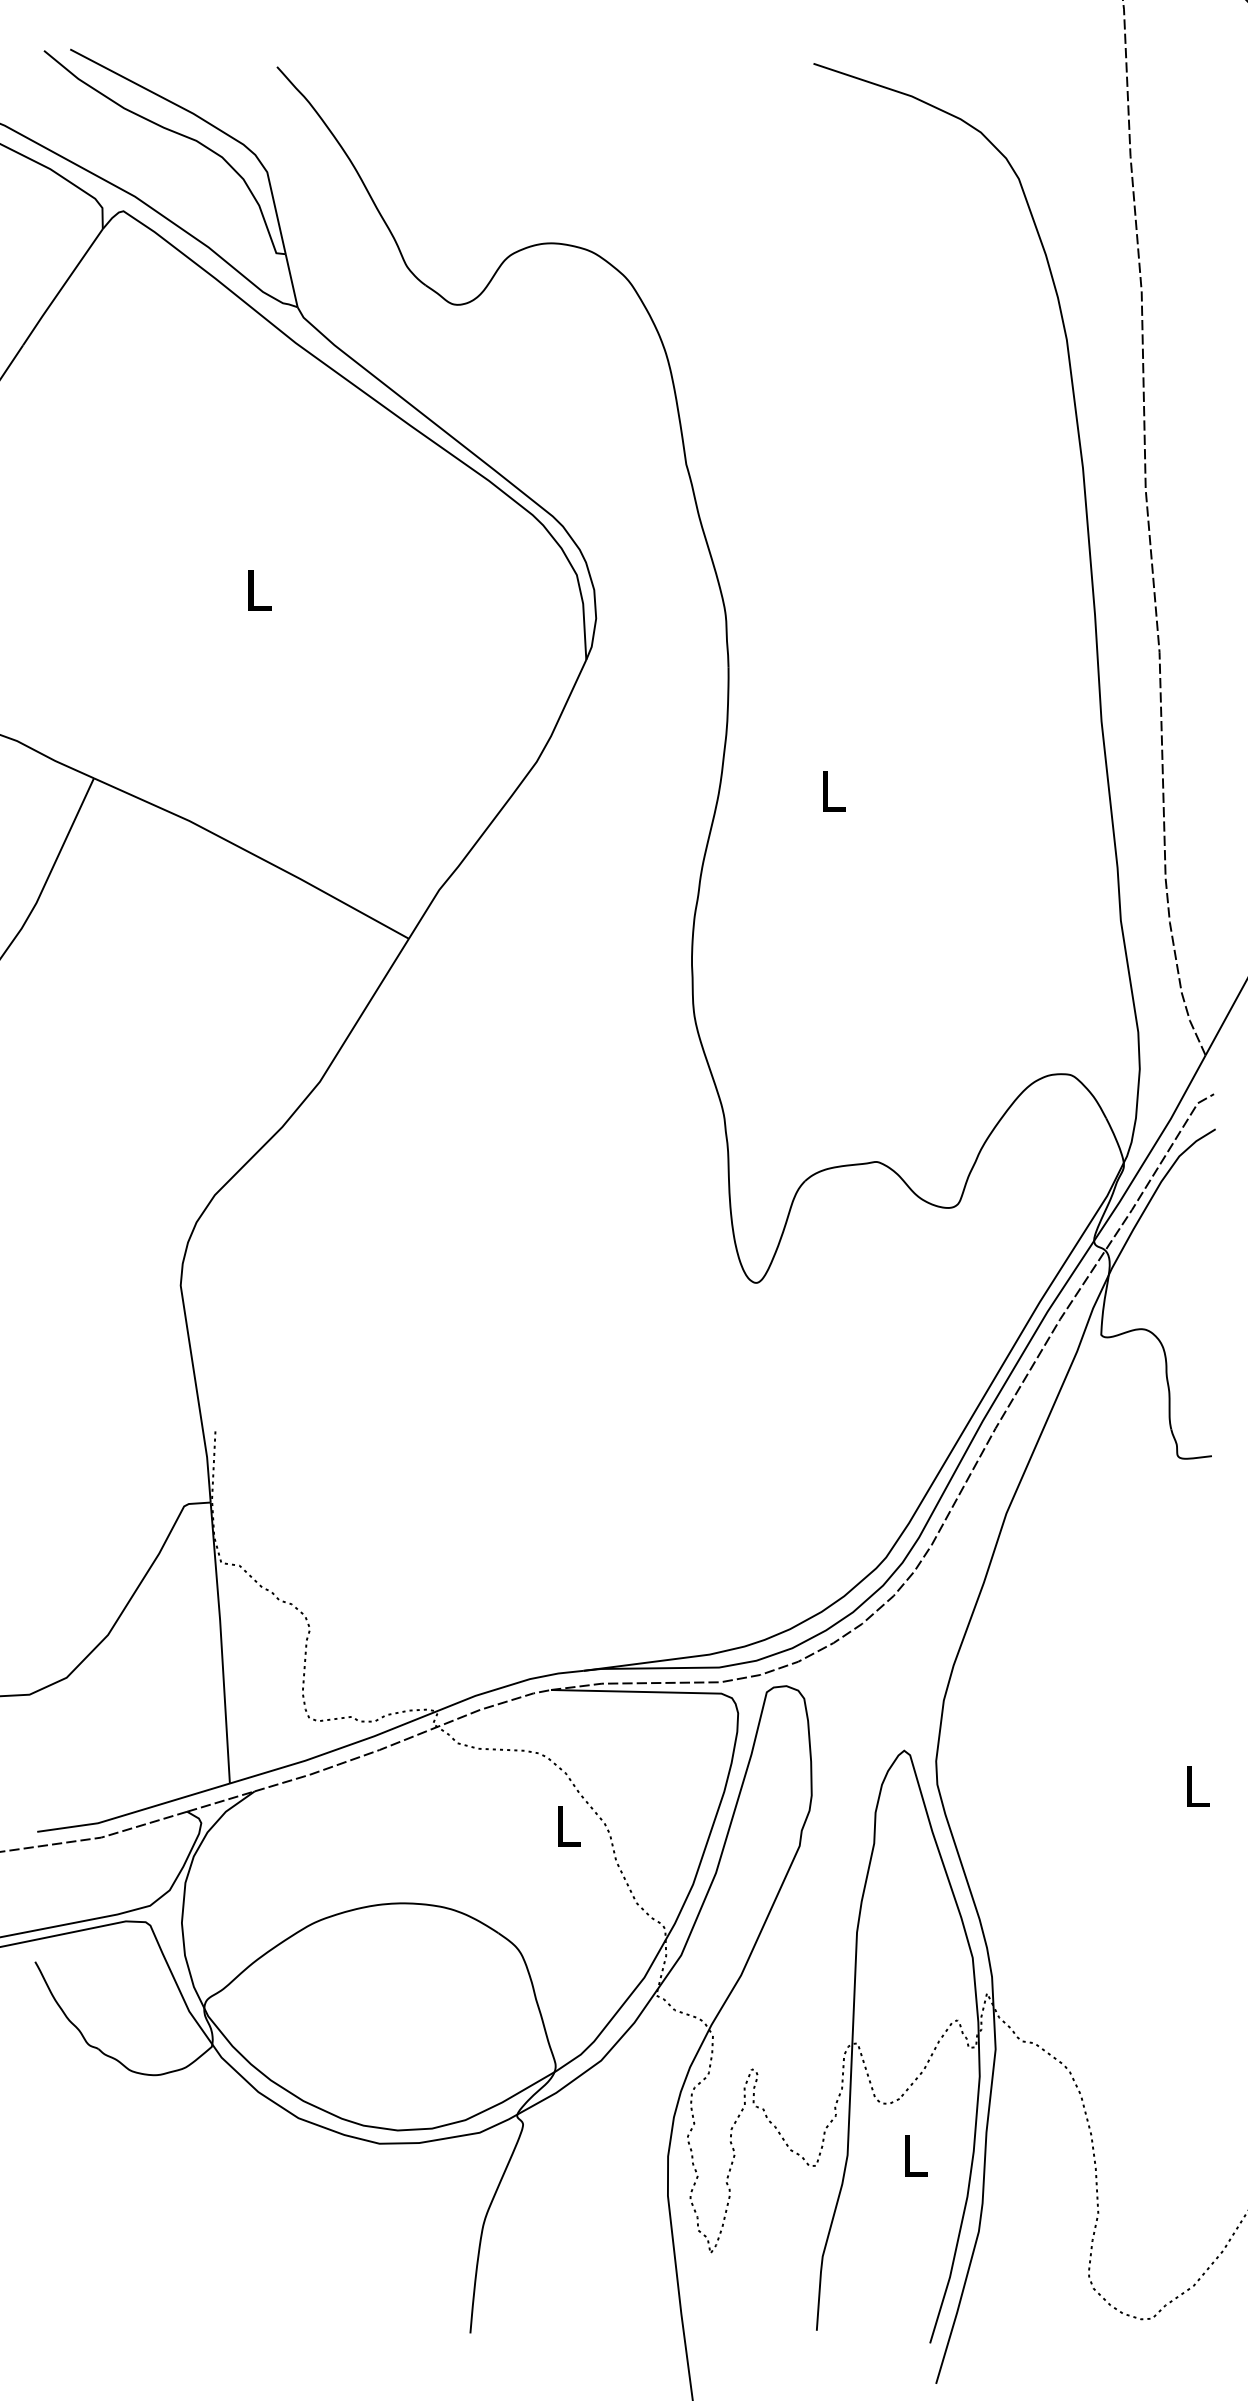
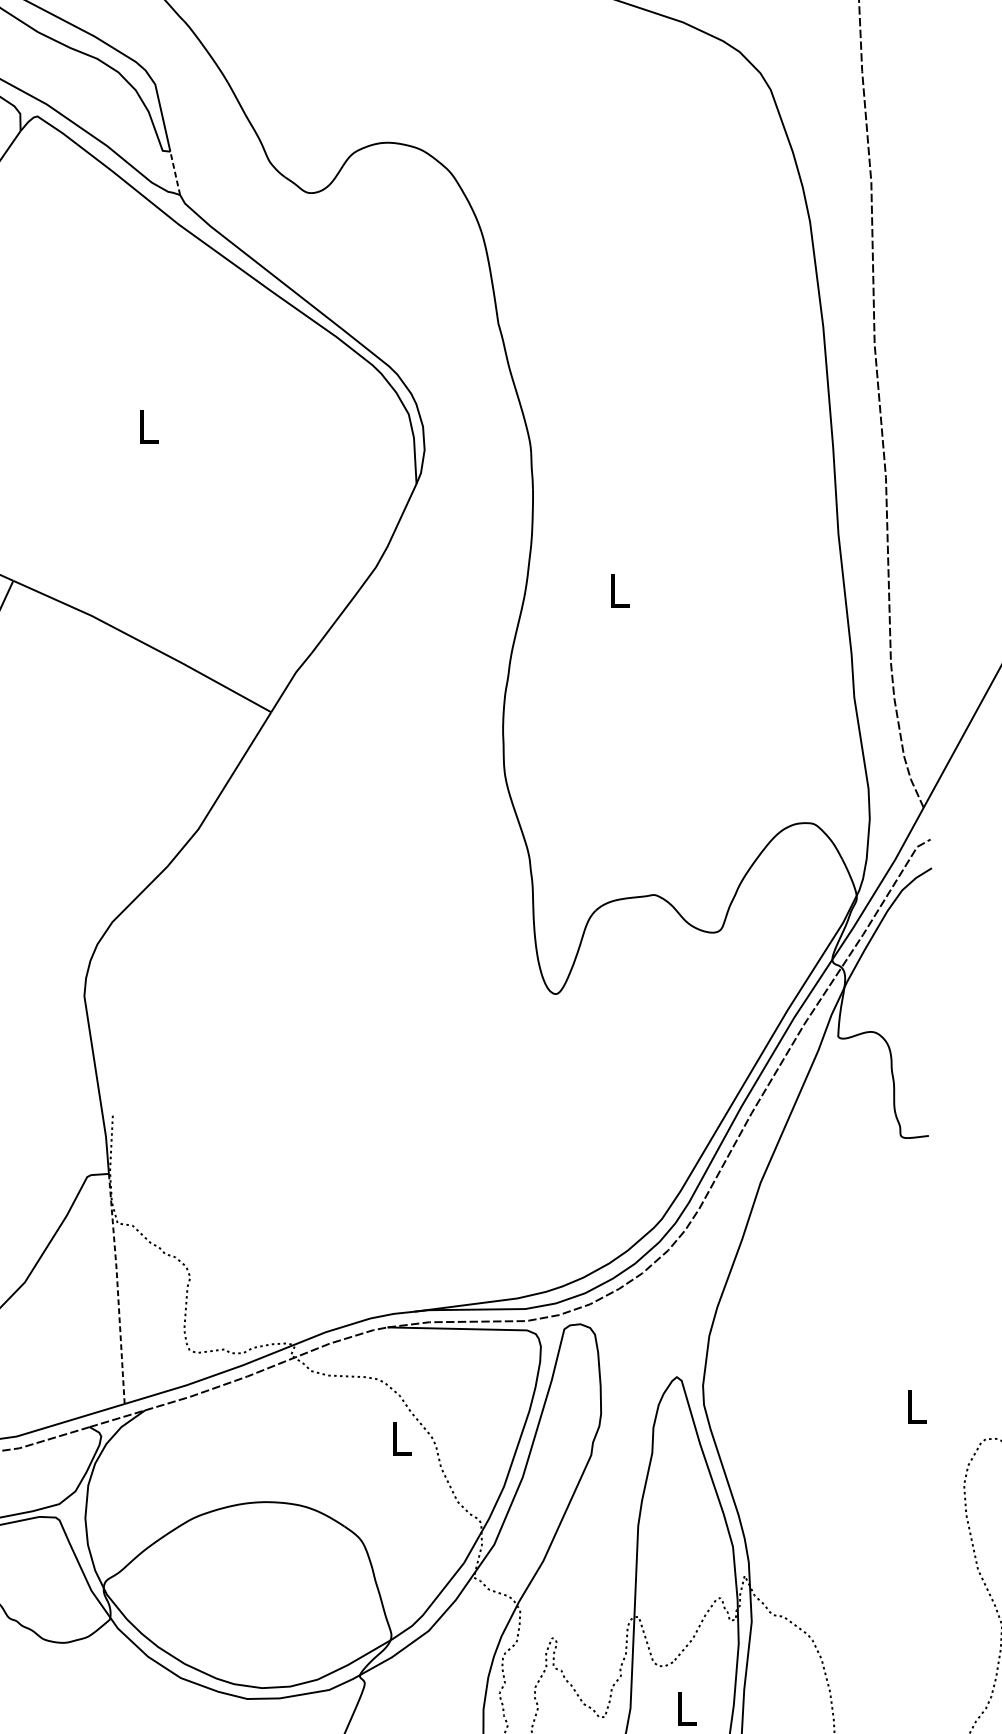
line: (291, 280) -> (175, 173), solid -> dashed
line: (221, 1642) -> (117, 1288), solid -> dashed

